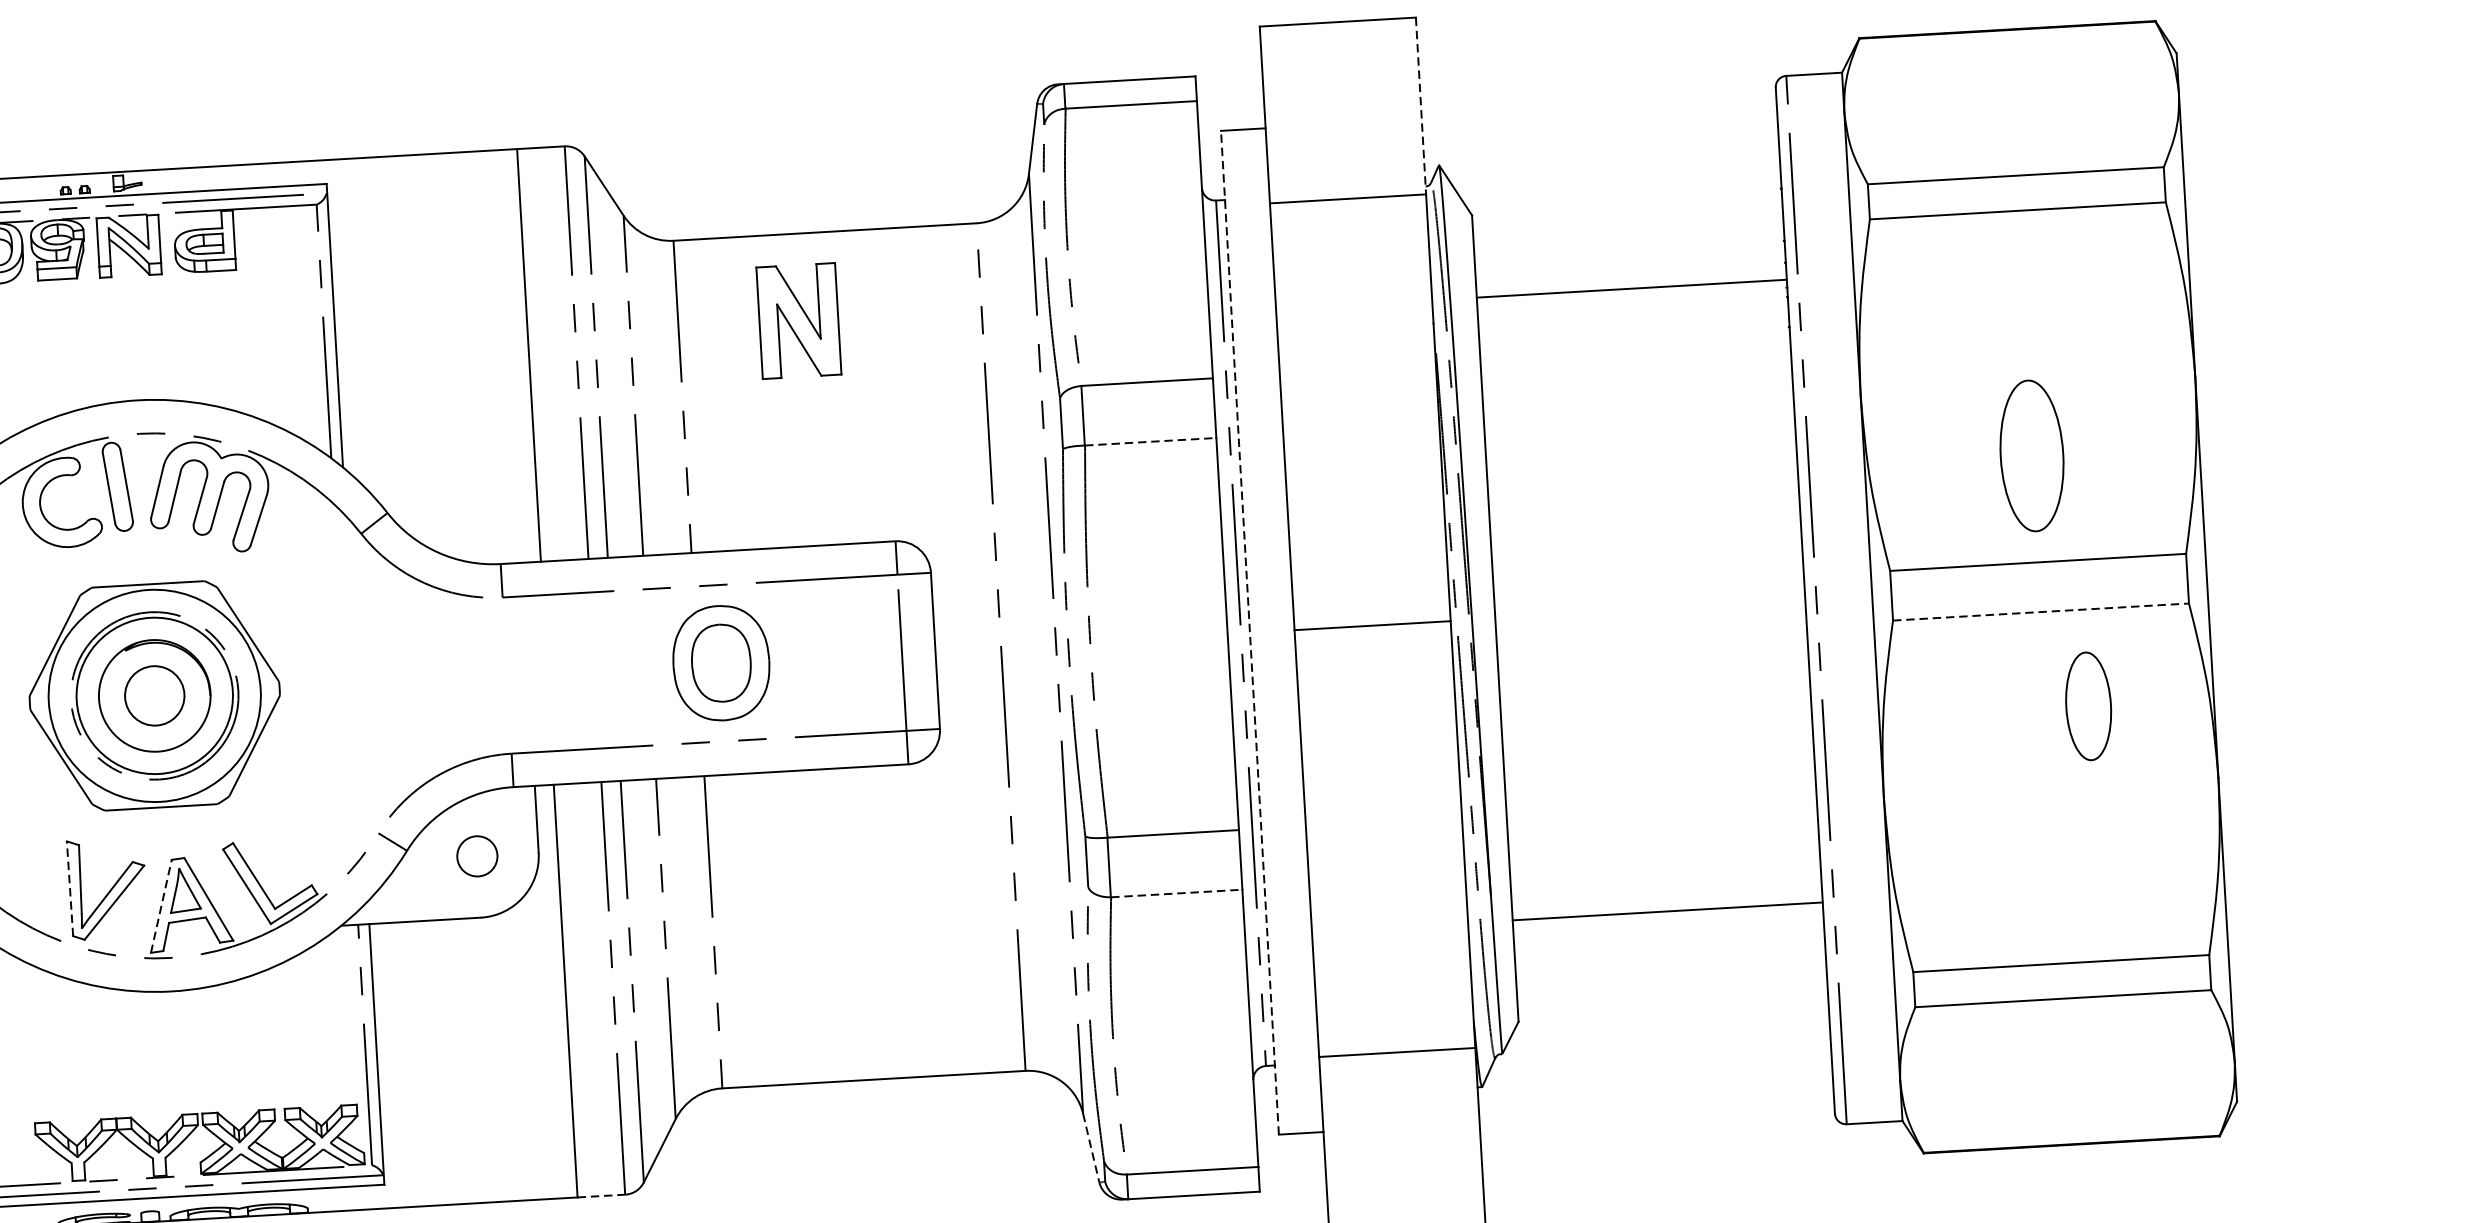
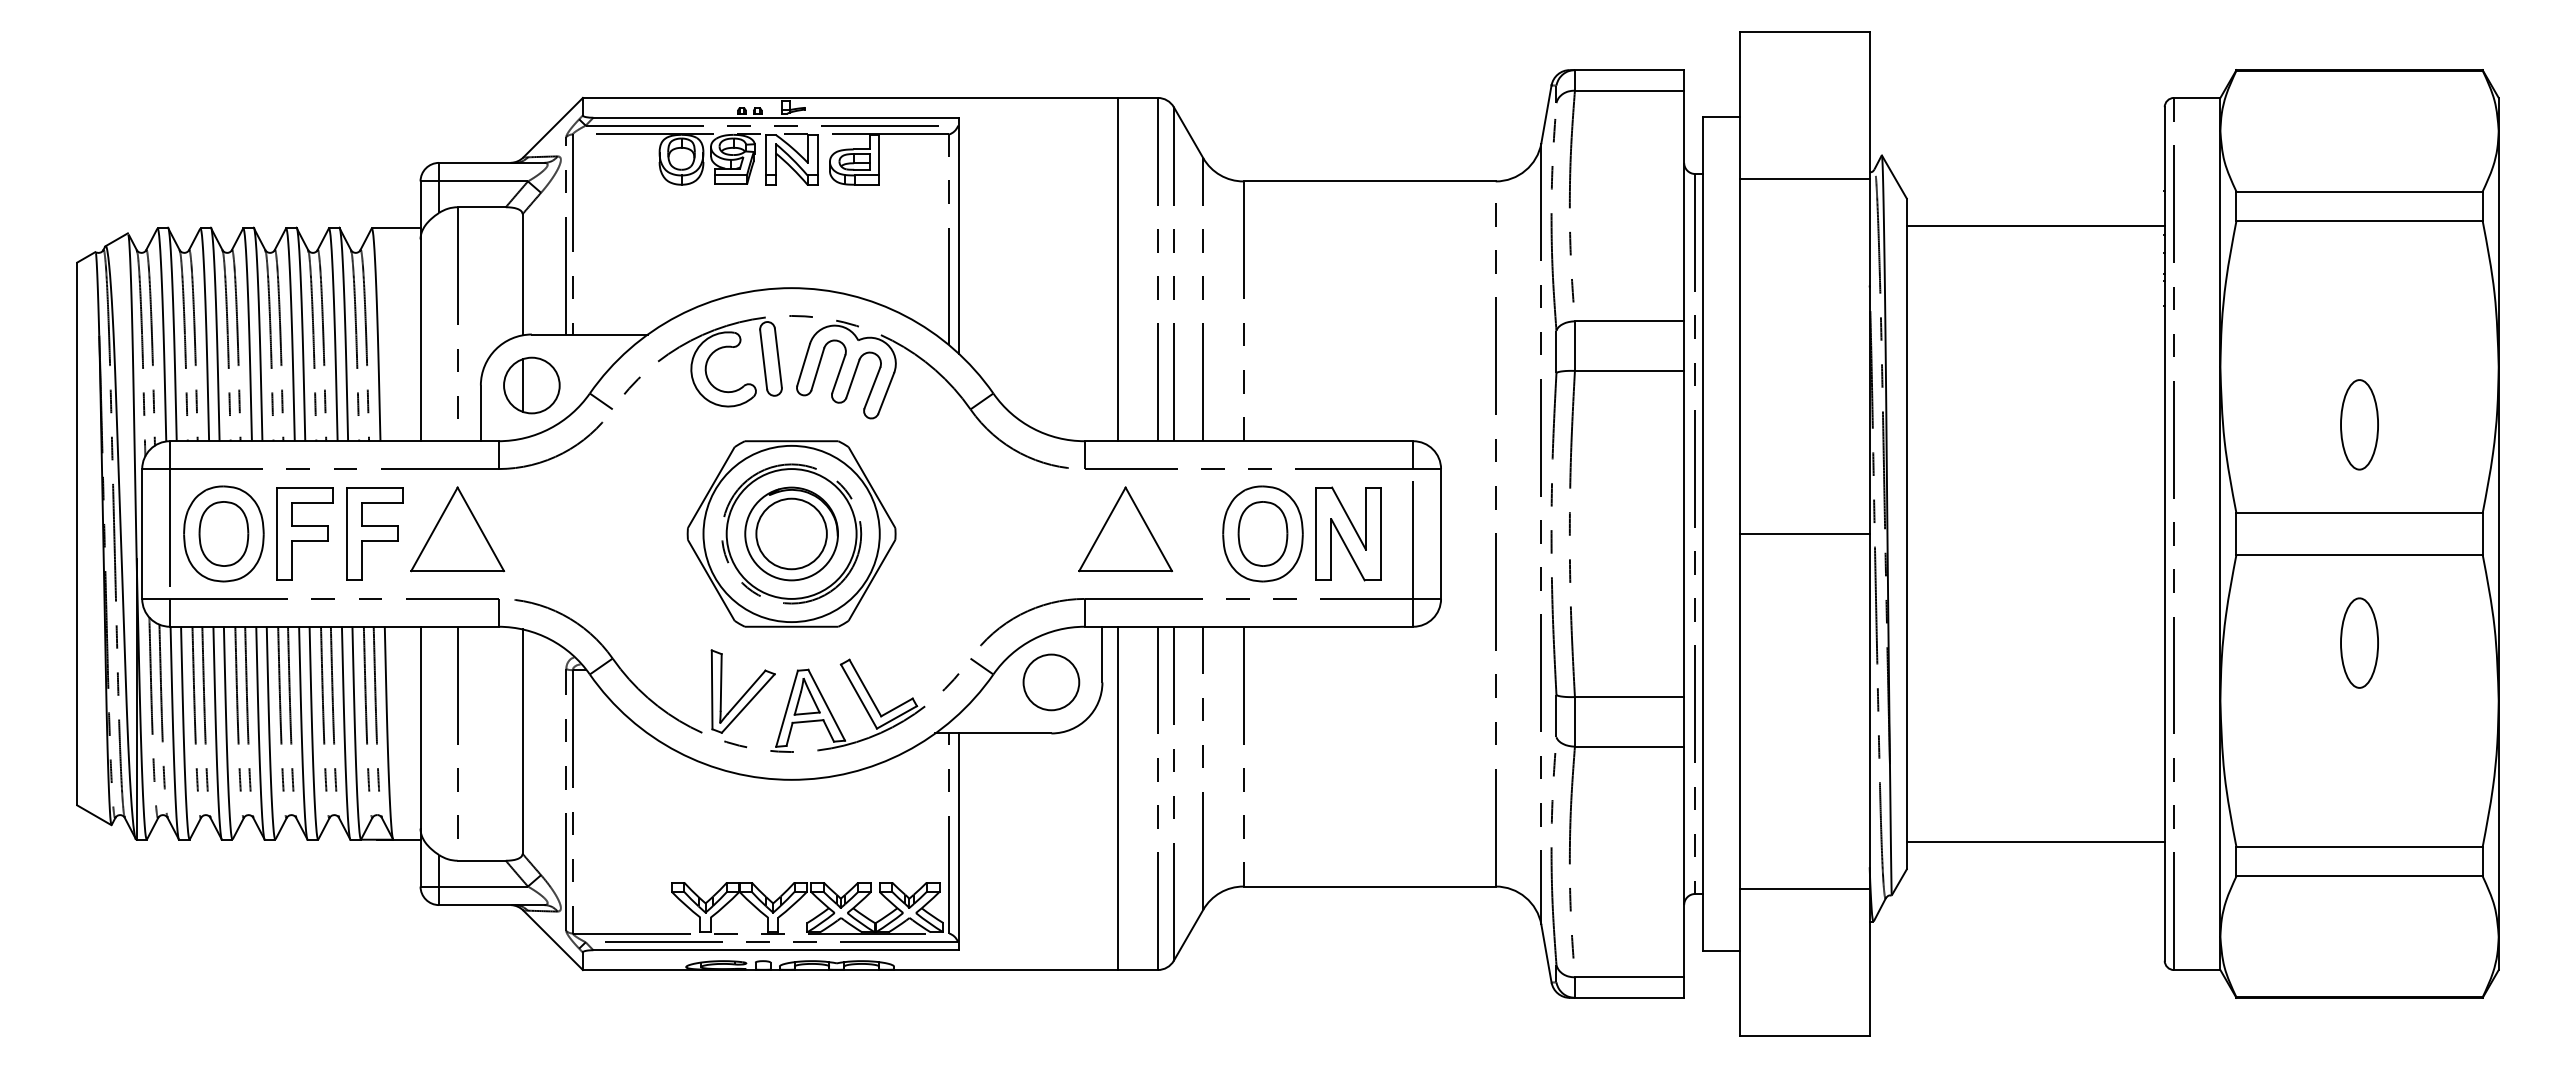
line: (1420, 106) -> (1869, 105), dashed -> solid
line: (1631, 288) -> (2035, 225), moved
part: (798, 320) -> (1348, 533), moved
line: (1150, 441) -> (1629, 370), dashed -> solid
part: (2031, 455) -> (2359, 424), size x0.71
line: (2042, 611) -> (2360, 554), dashed -> solid
line: (1249, 632) -> (1702, 533), dashed -> solid
part: (555, 667) -> (1125, 529), added
circle: (154, 695) -> (791, 533), size x1.43
part: (2088, 705) -> (2359, 642), moved
circle: (477, 856) -> (1051, 682), size x1.67
line: (70, 888) -> (712, 689), dashed -> solid
line: (1176, 893) -> (1629, 746), dashed -> solid
line: (161, 905) -> (787, 708), dashed -> solid
line: (1667, 912) -> (2035, 842), moved
line: (1091, 1149) -> (1546, 954), dashed -> solid
line: (601, 1196) -> (1138, 970), dashed -> solid

